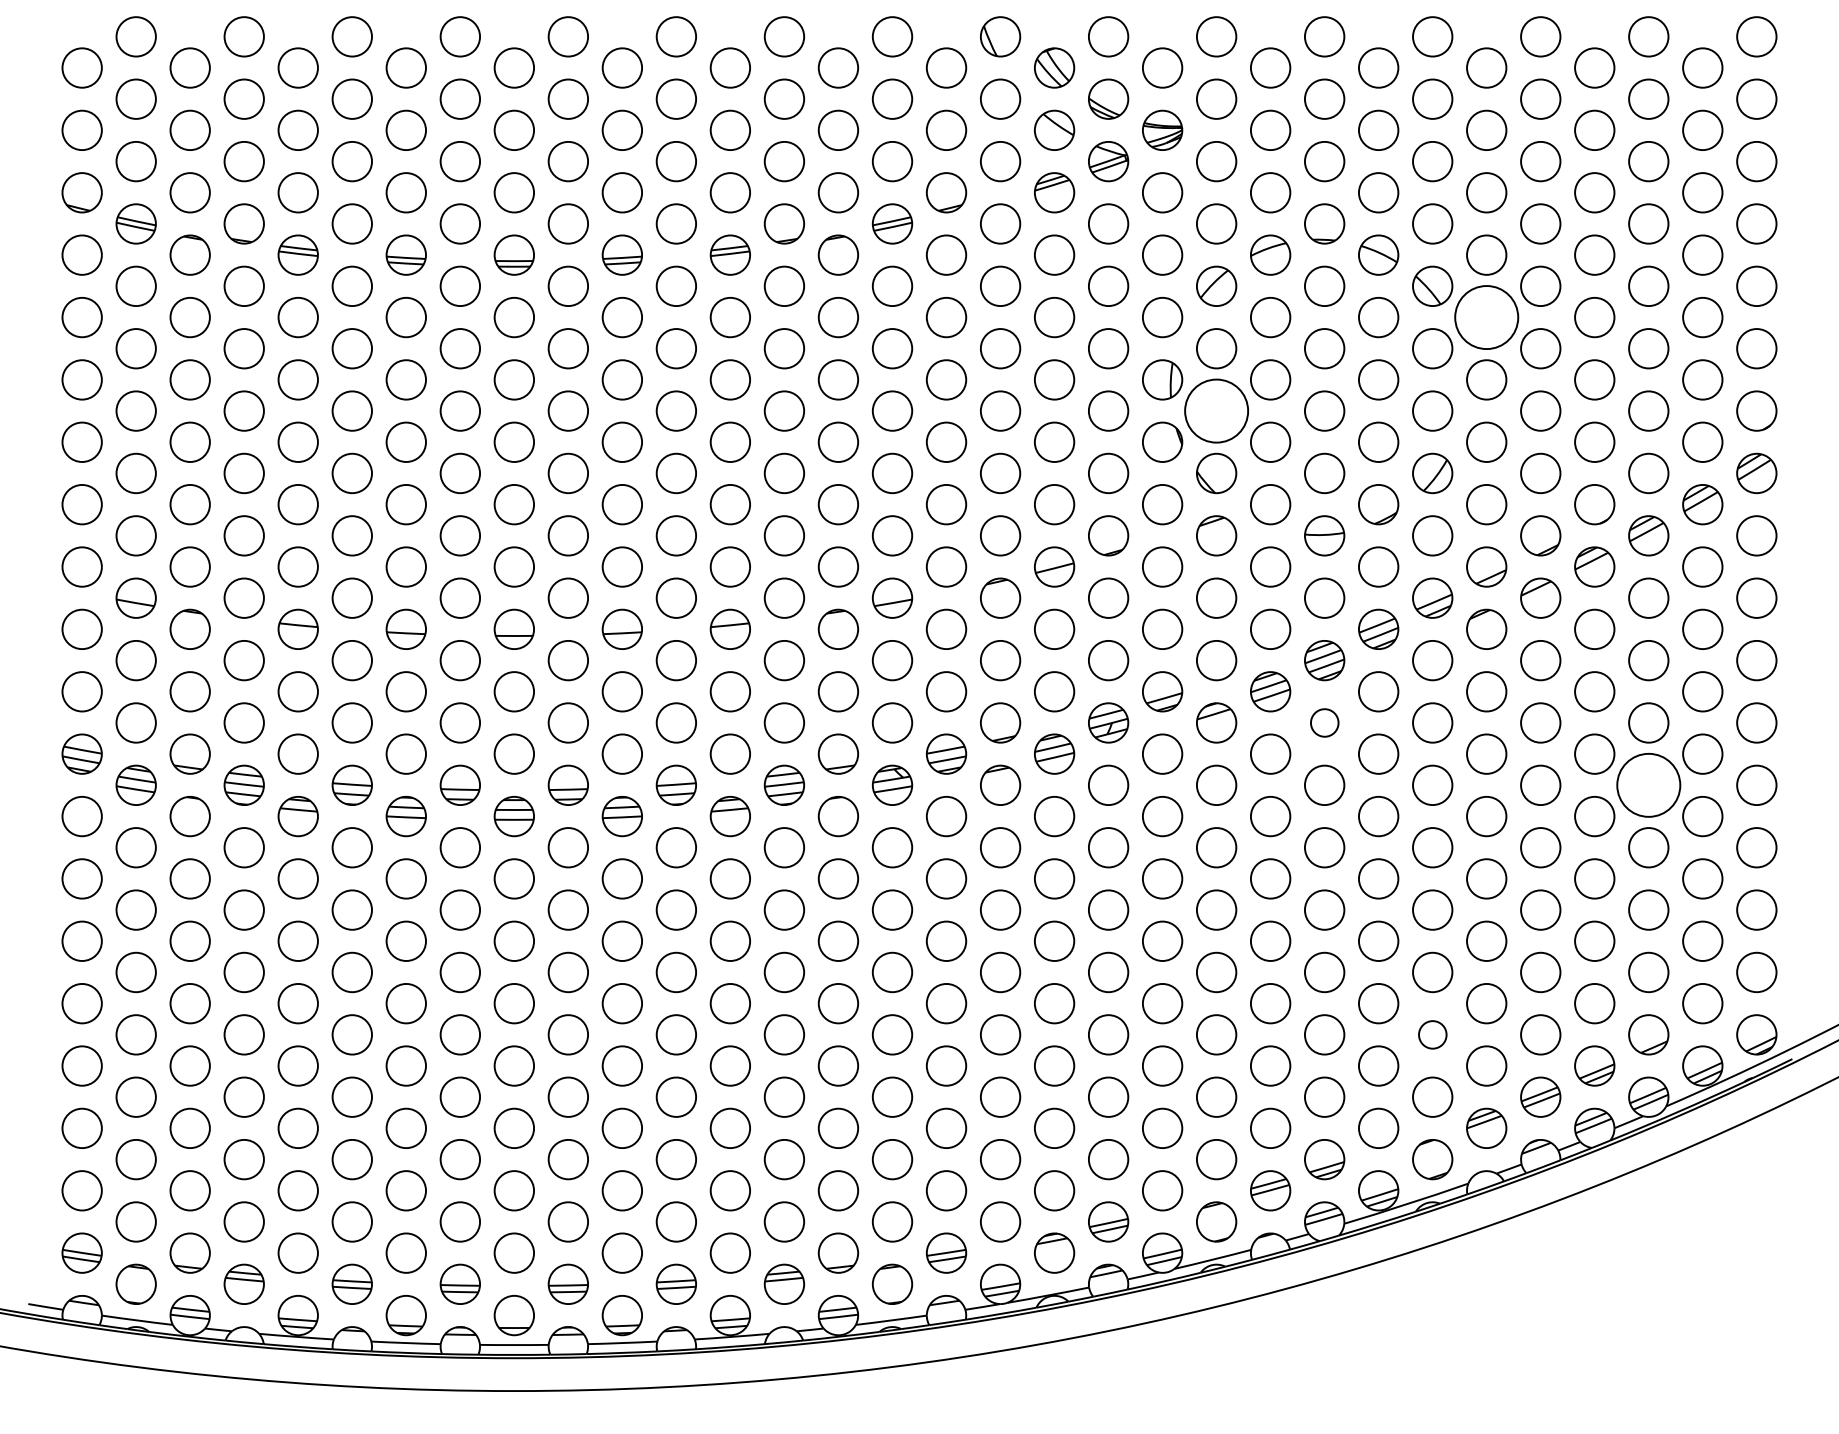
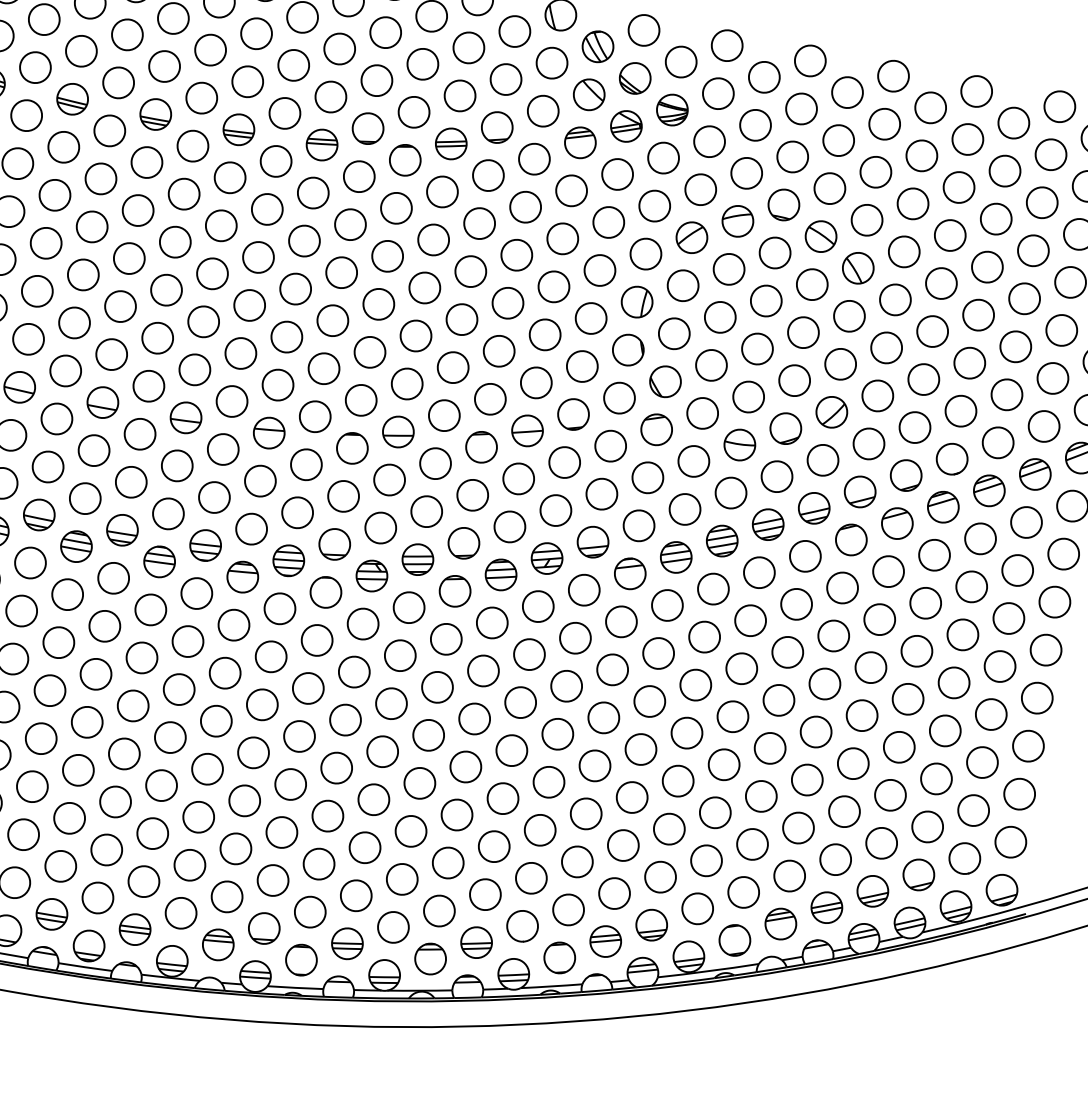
circle: (1486, 317) -> (895, 299), size x0.62
circle: (1216, 410) -> (674, 333), size x0.62
circle: (1324, 722) -> (713, 588), size x1.43
circle: (1648, 785) -> (953, 682), size x0.62
circle: (1432, 1034) -> (752, 844), size x1.43

